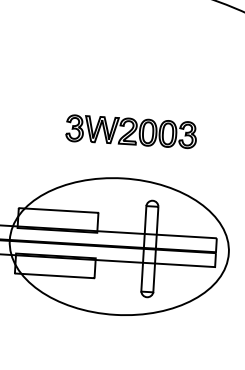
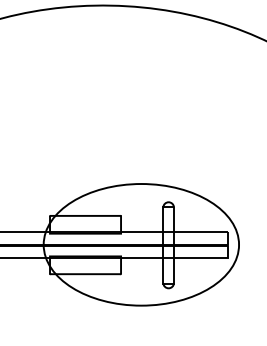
part: (130, 131) -> (145, 141), removed

